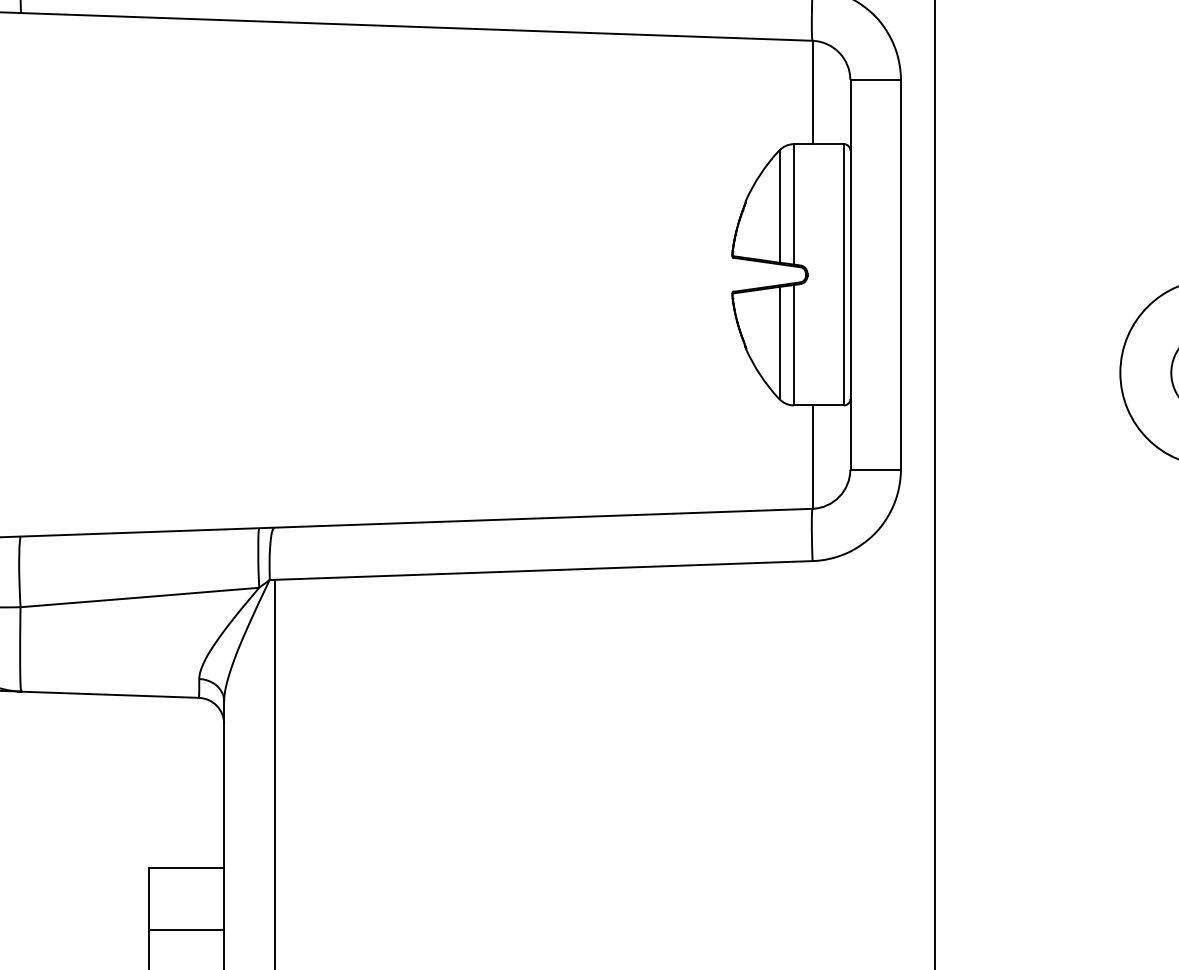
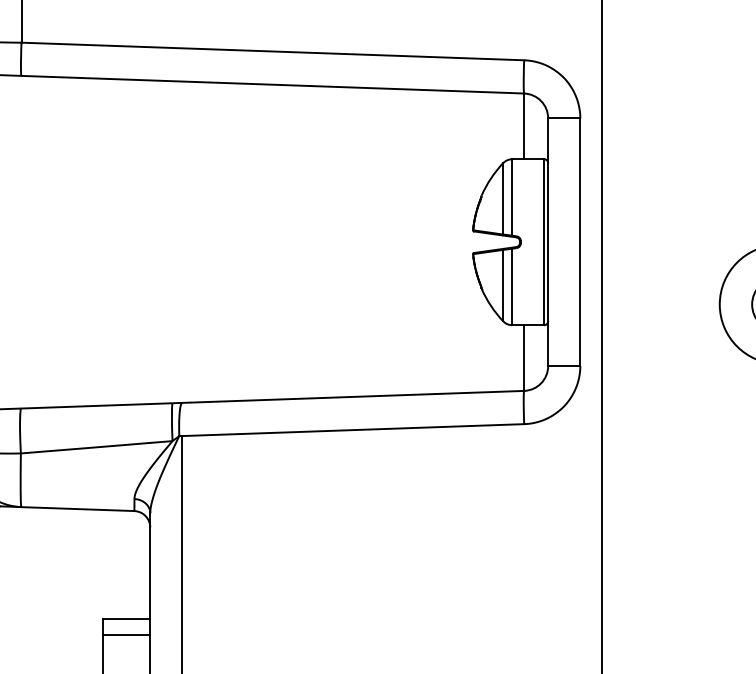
line: (186, 929) -> (126, 635), moved

